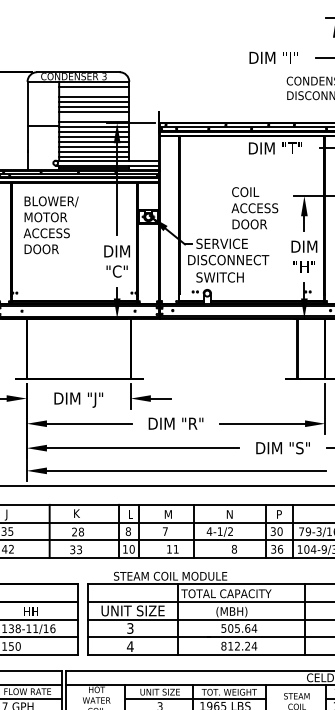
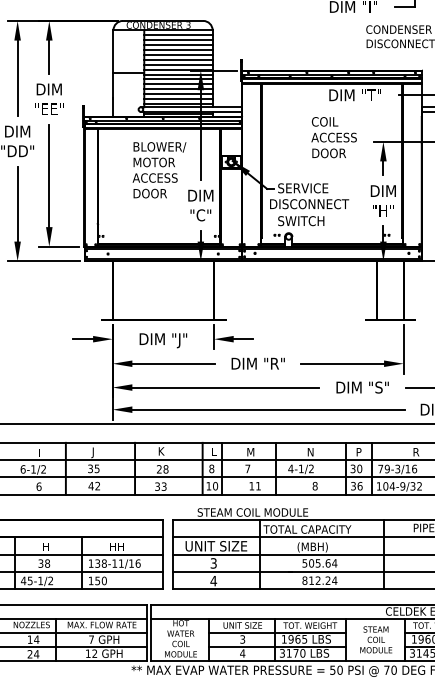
line: (94, 92) -> (178, 40), added
line: (94, 116) -> (178, 64), added
text: (254, 208) -> (333, 137), moved
text: (51, 225) -> (159, 170), moved

